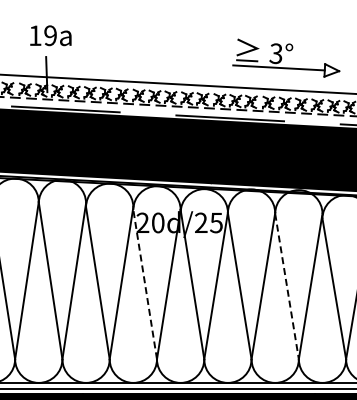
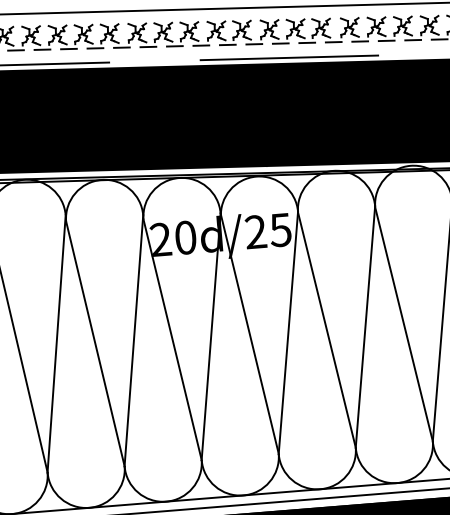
line: (145, 284) -> (173, 339), dashed -> solid
line: (287, 286) -> (404, 324), dashed -> solid

